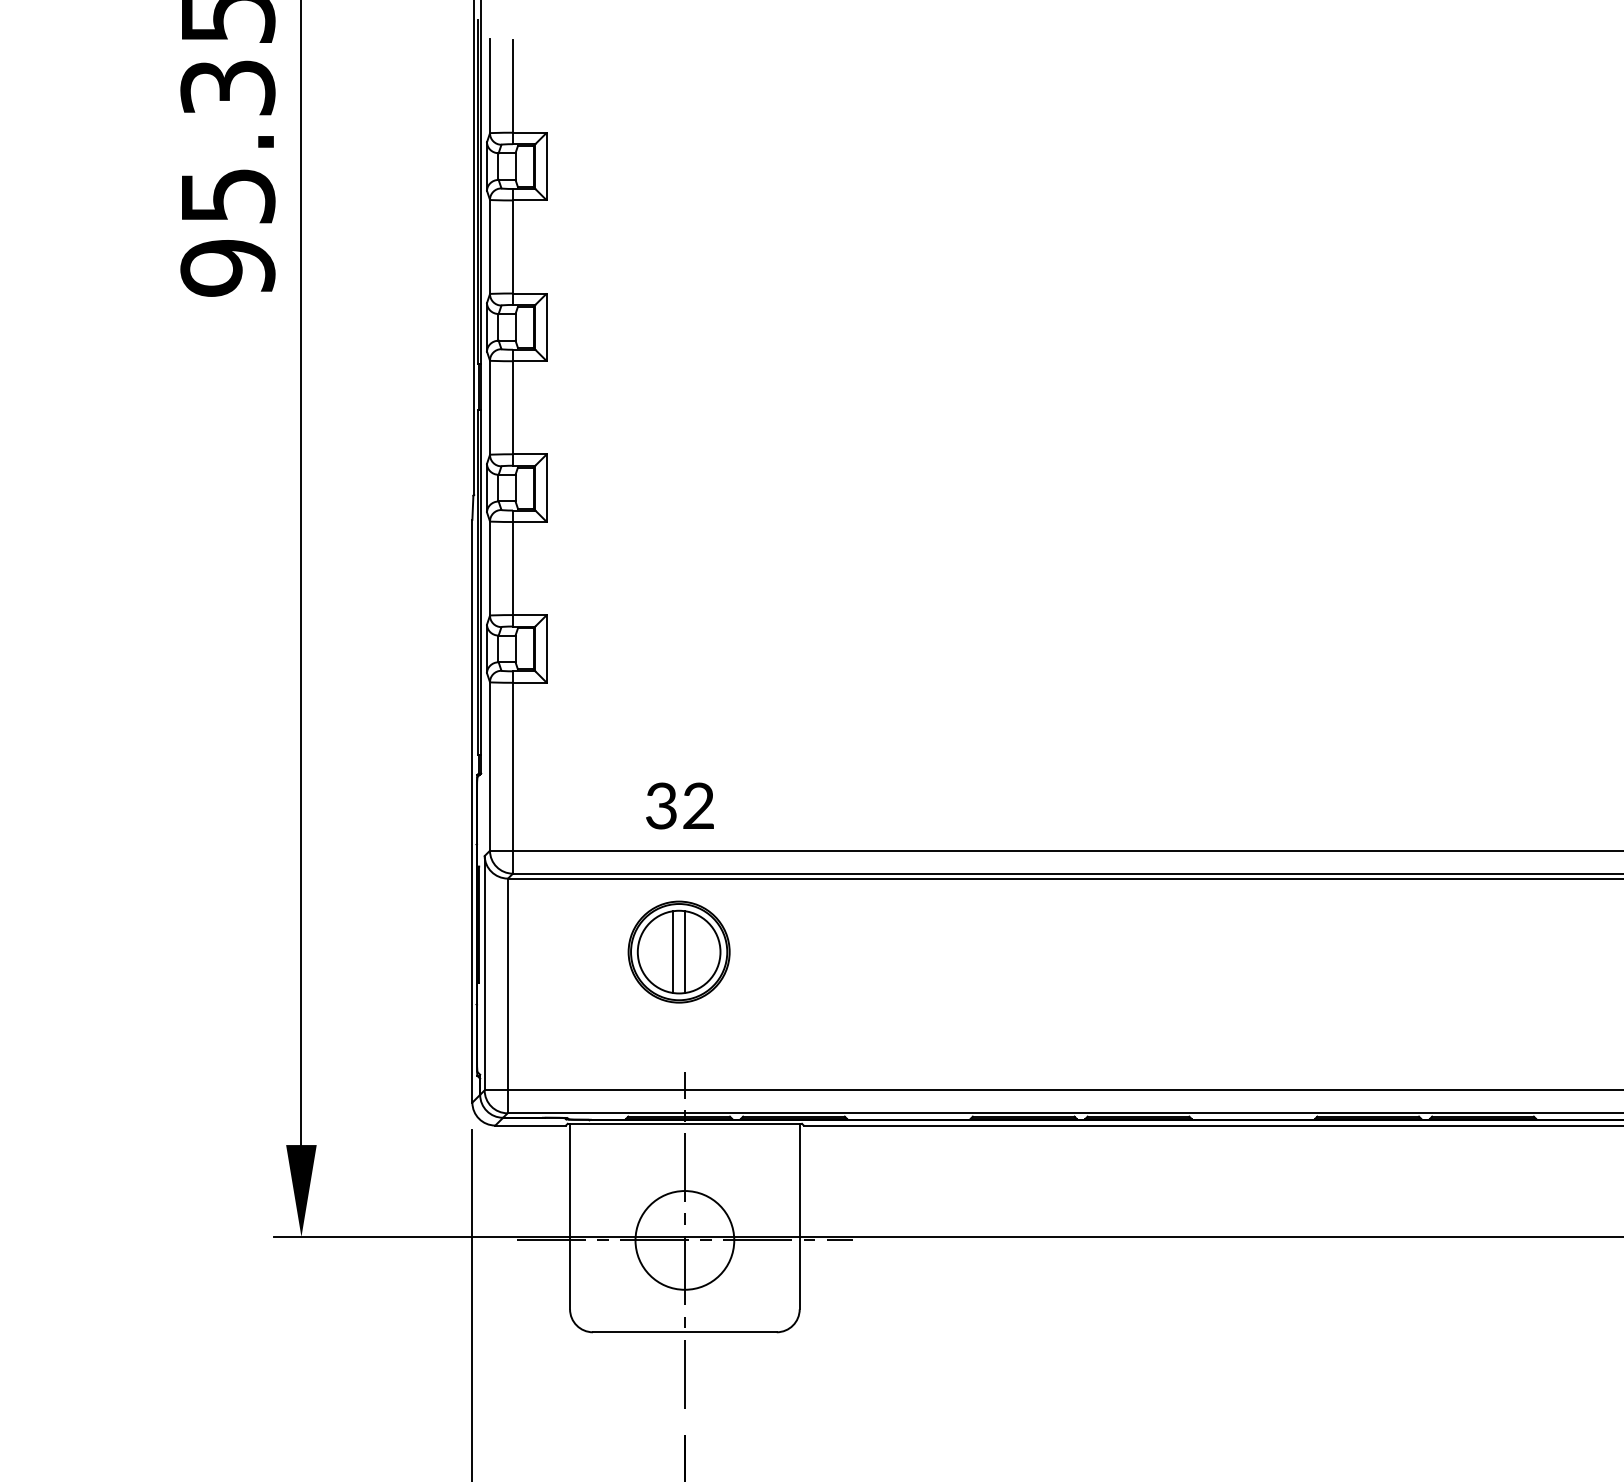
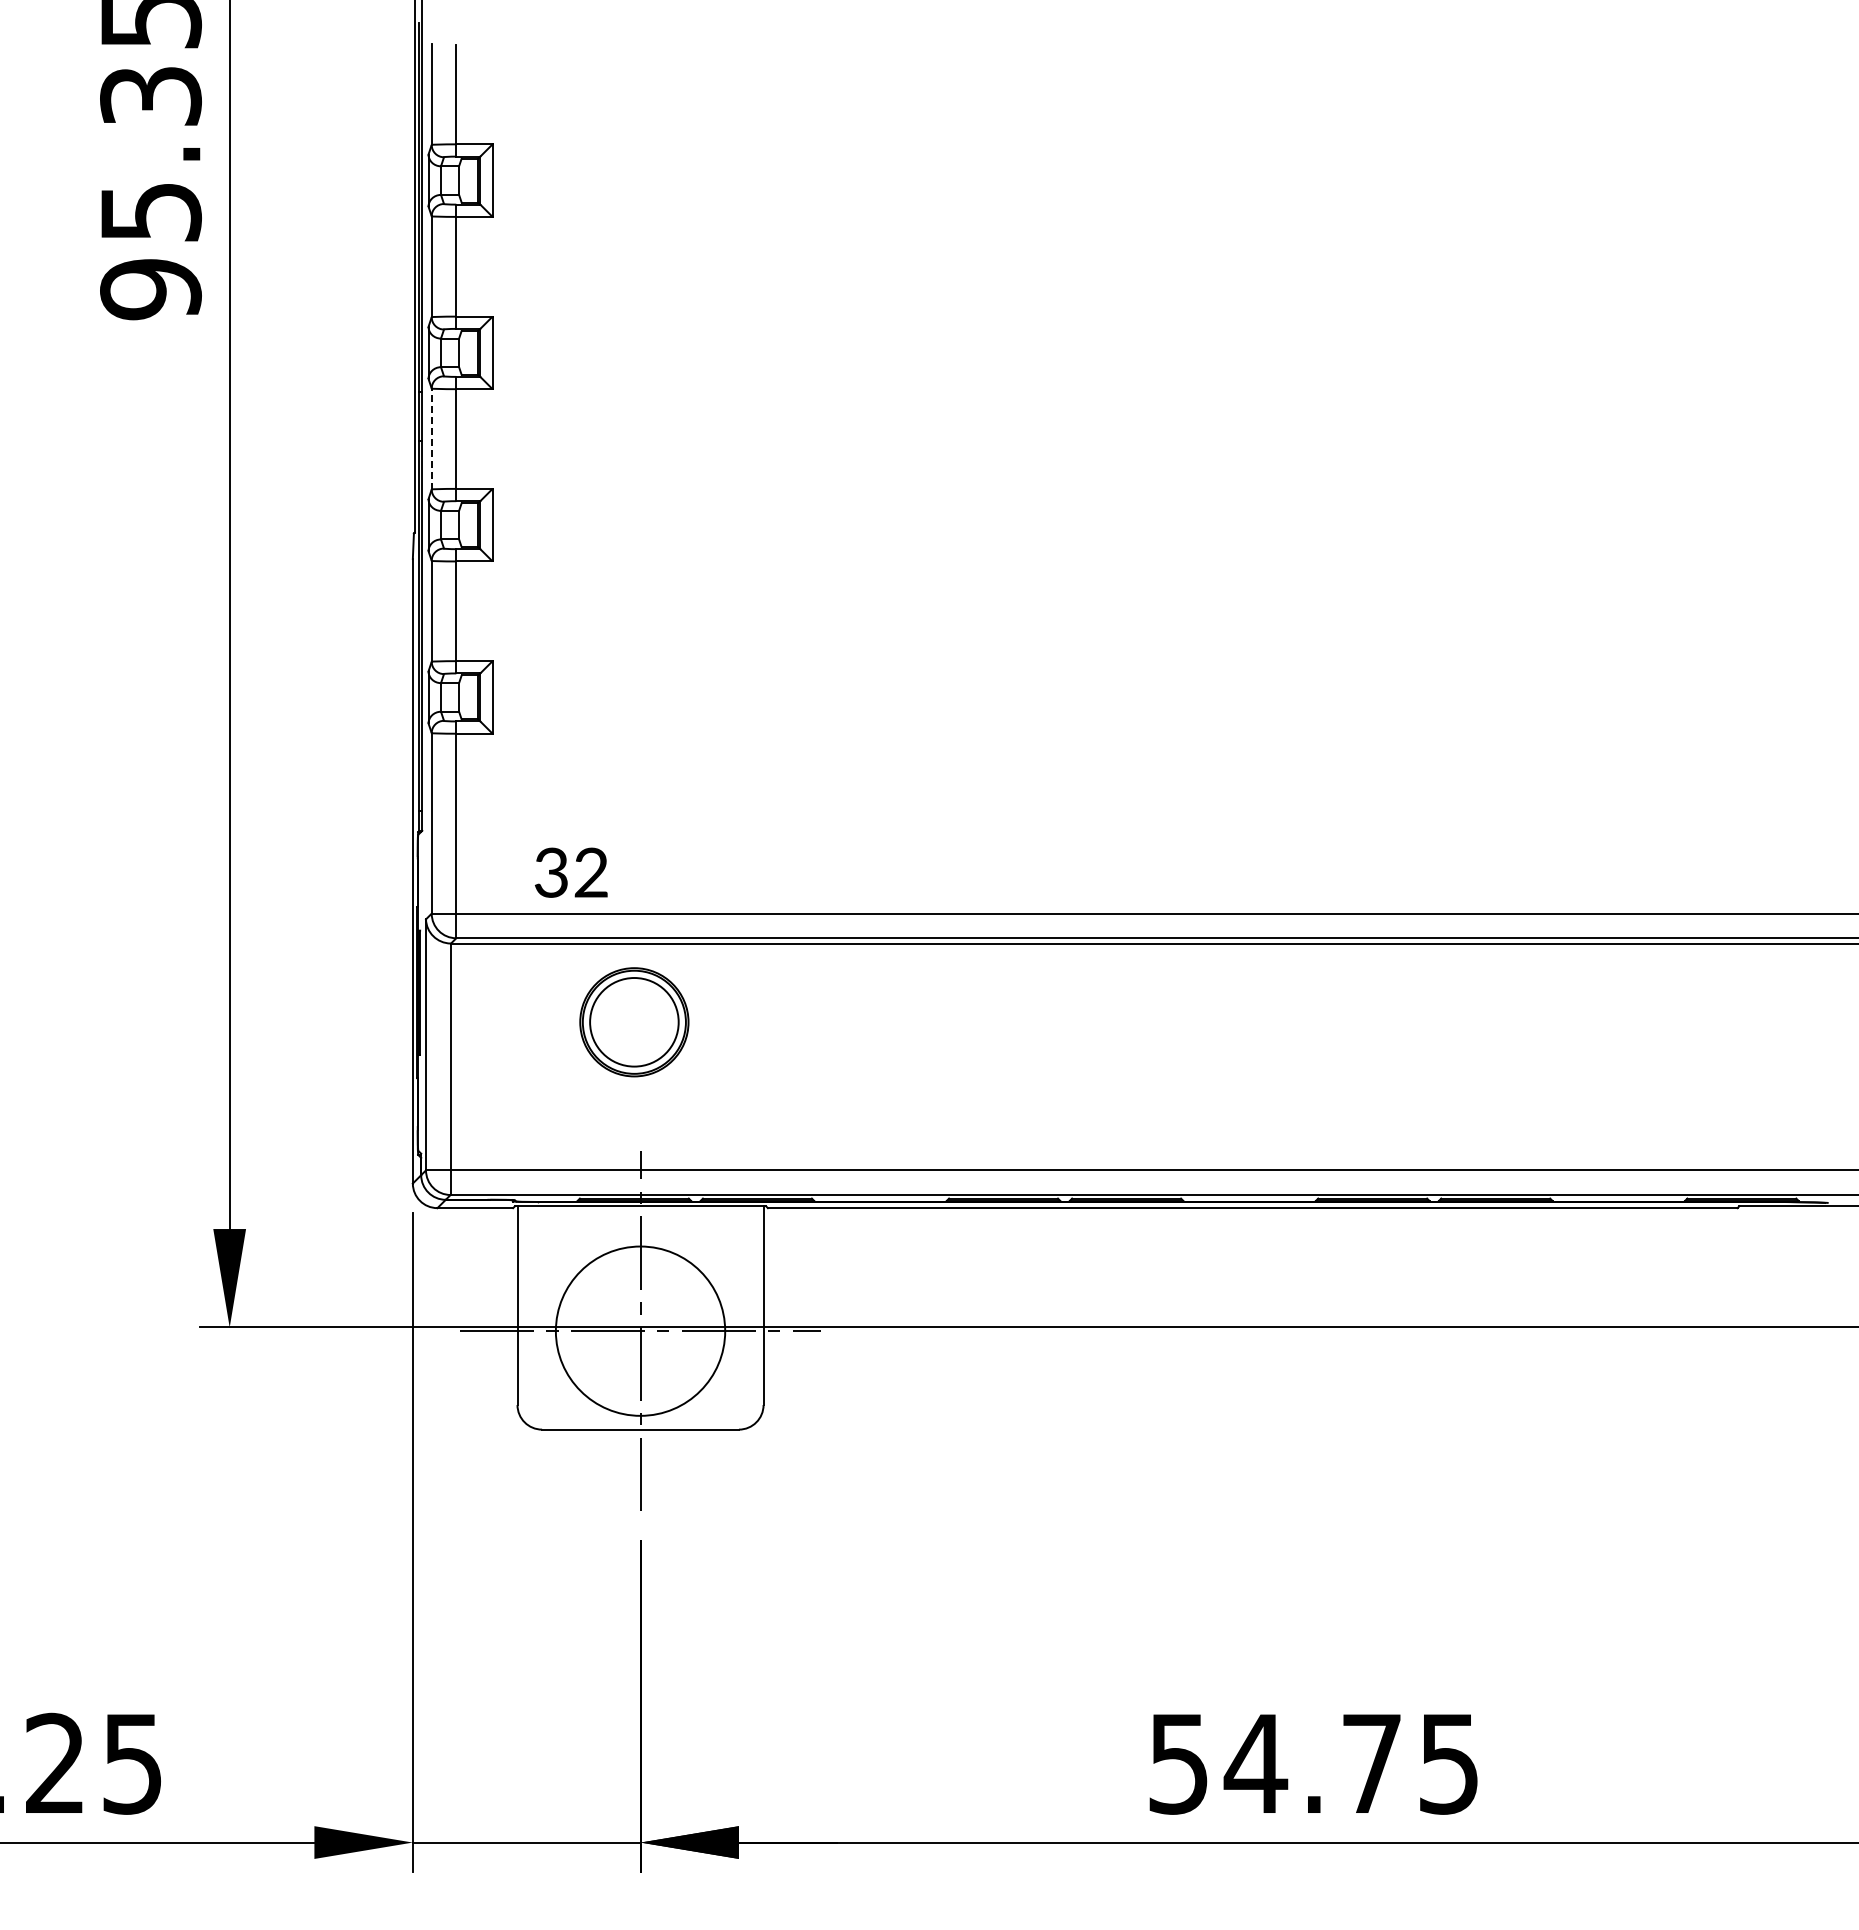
line: (489, 407) -> (431, 438), solid -> dashed
text: (679, 805) -> (570, 872), moved
line: (673, 952) -> (628, 1022), removed
line: (684, 952) -> (640, 1022), removed
circle: (684, 1240) -> (640, 1331), size x1.6

